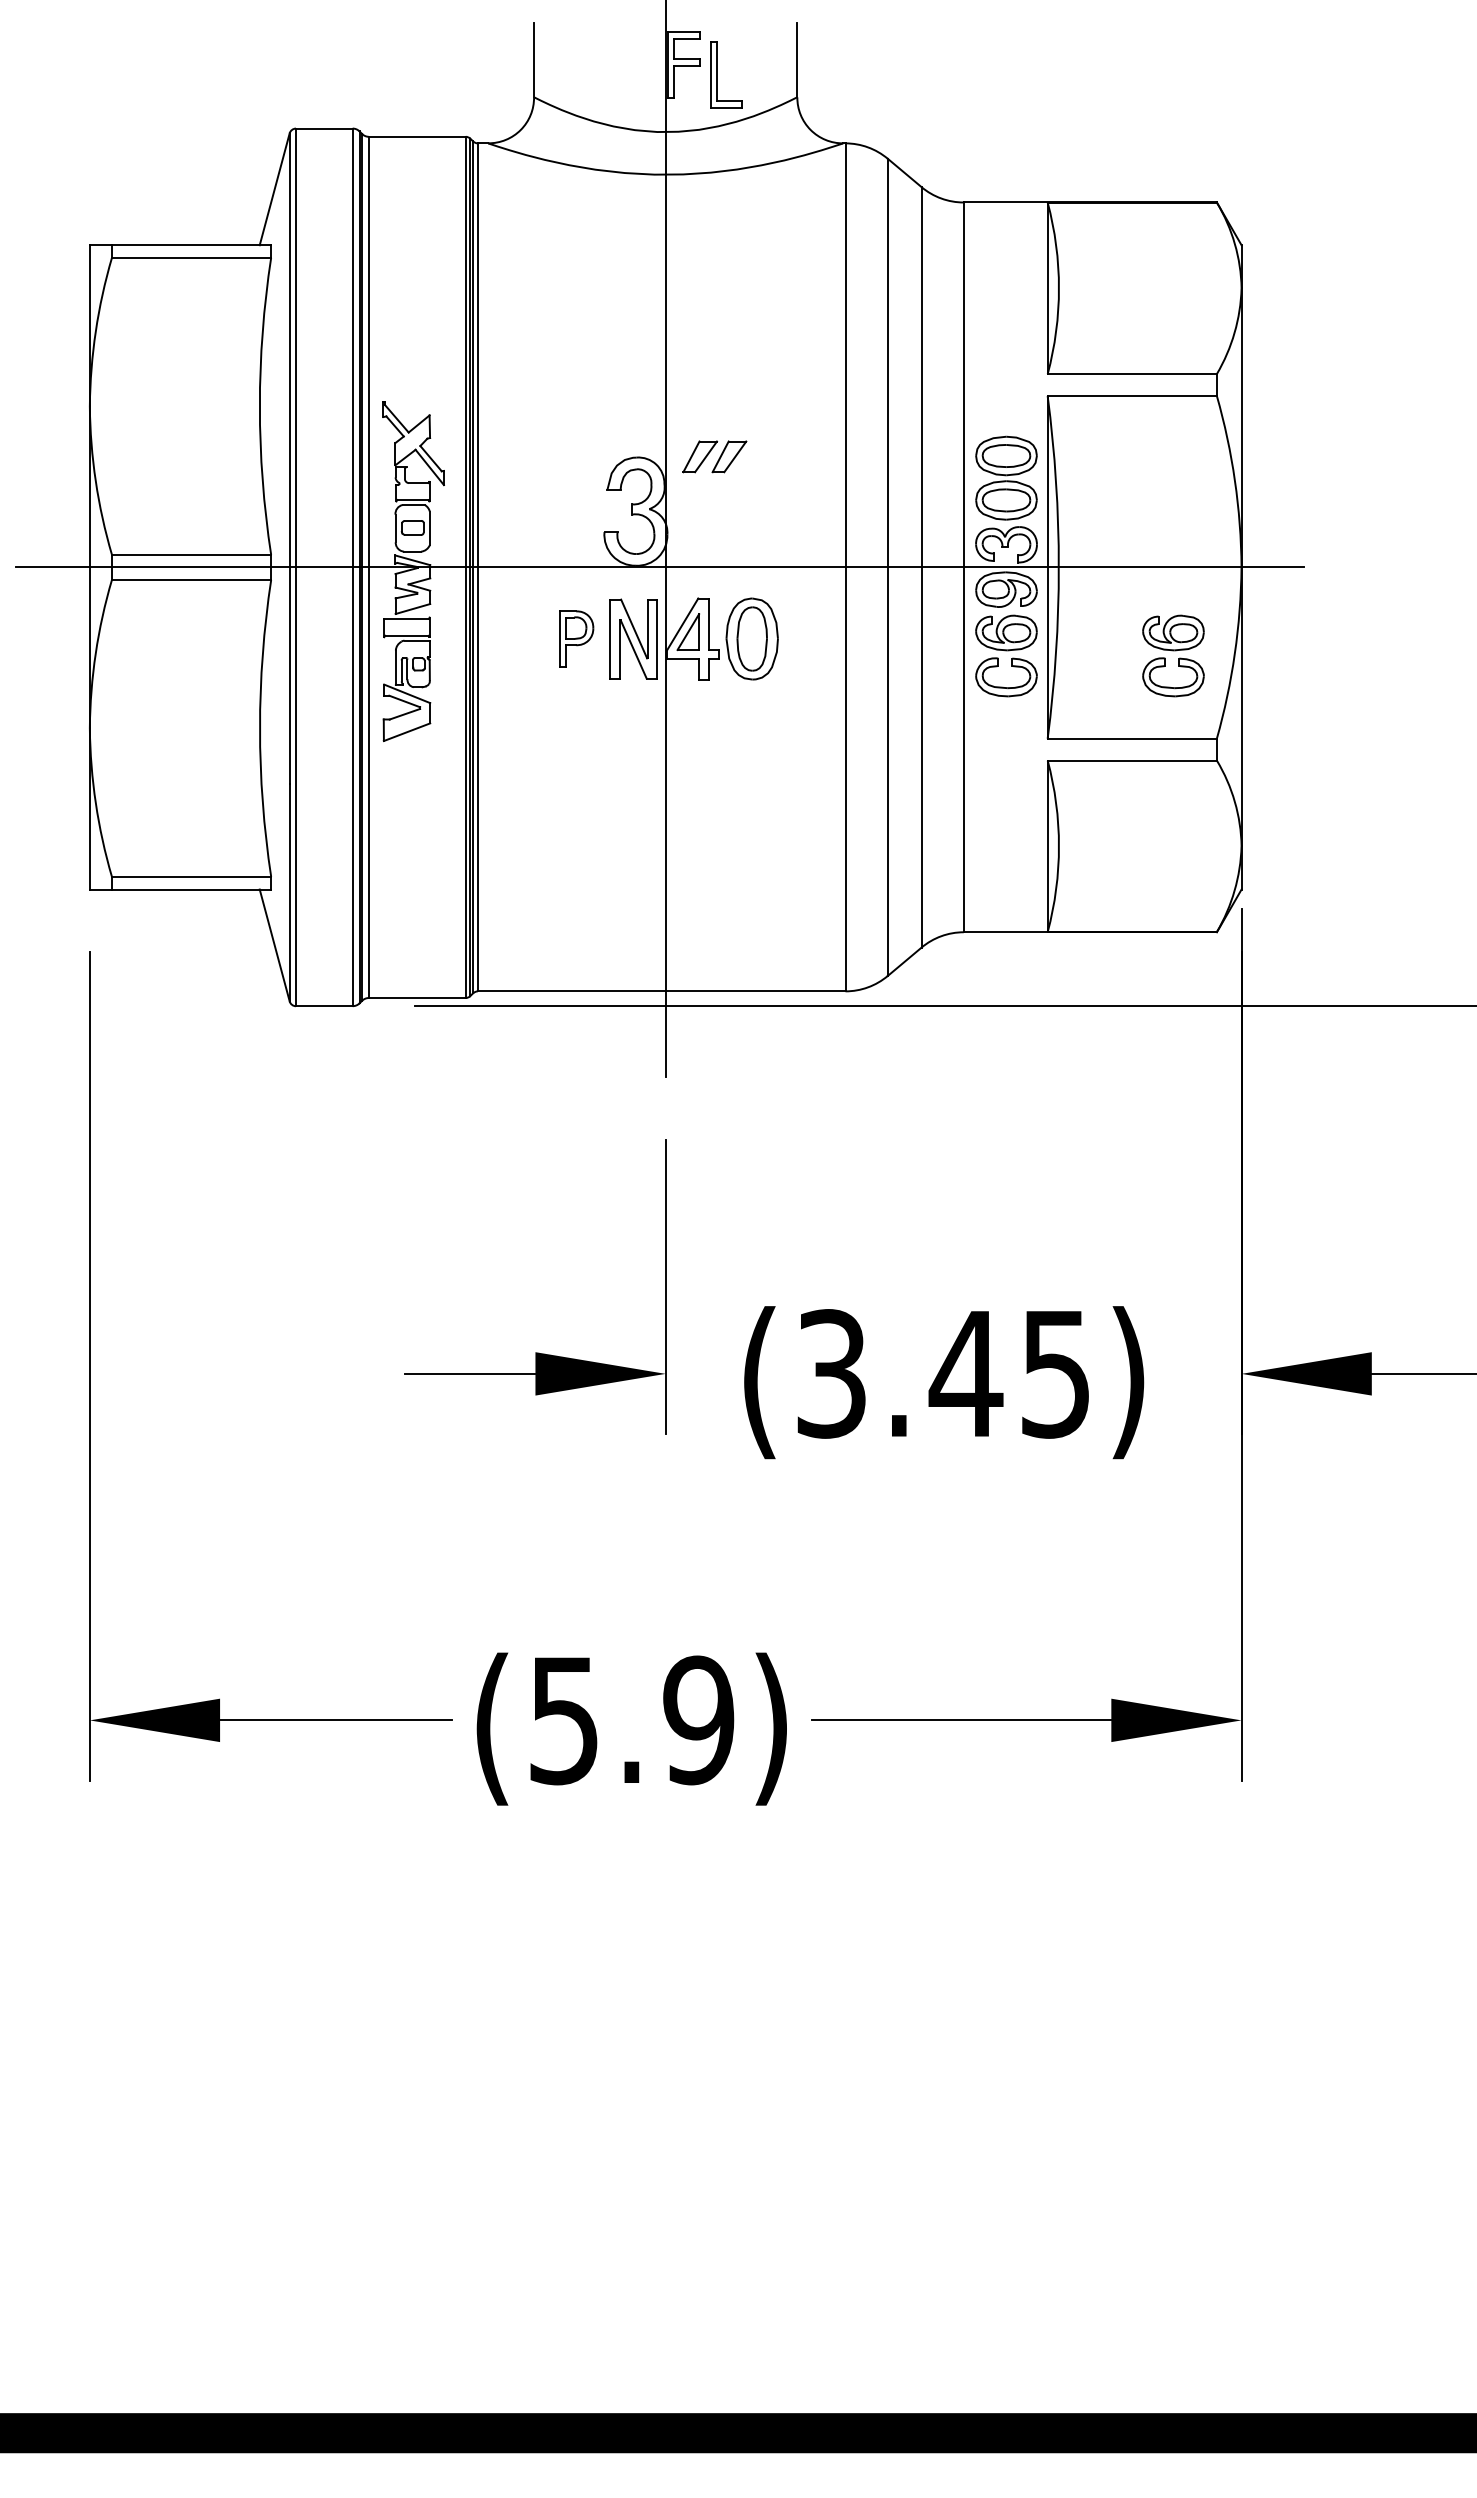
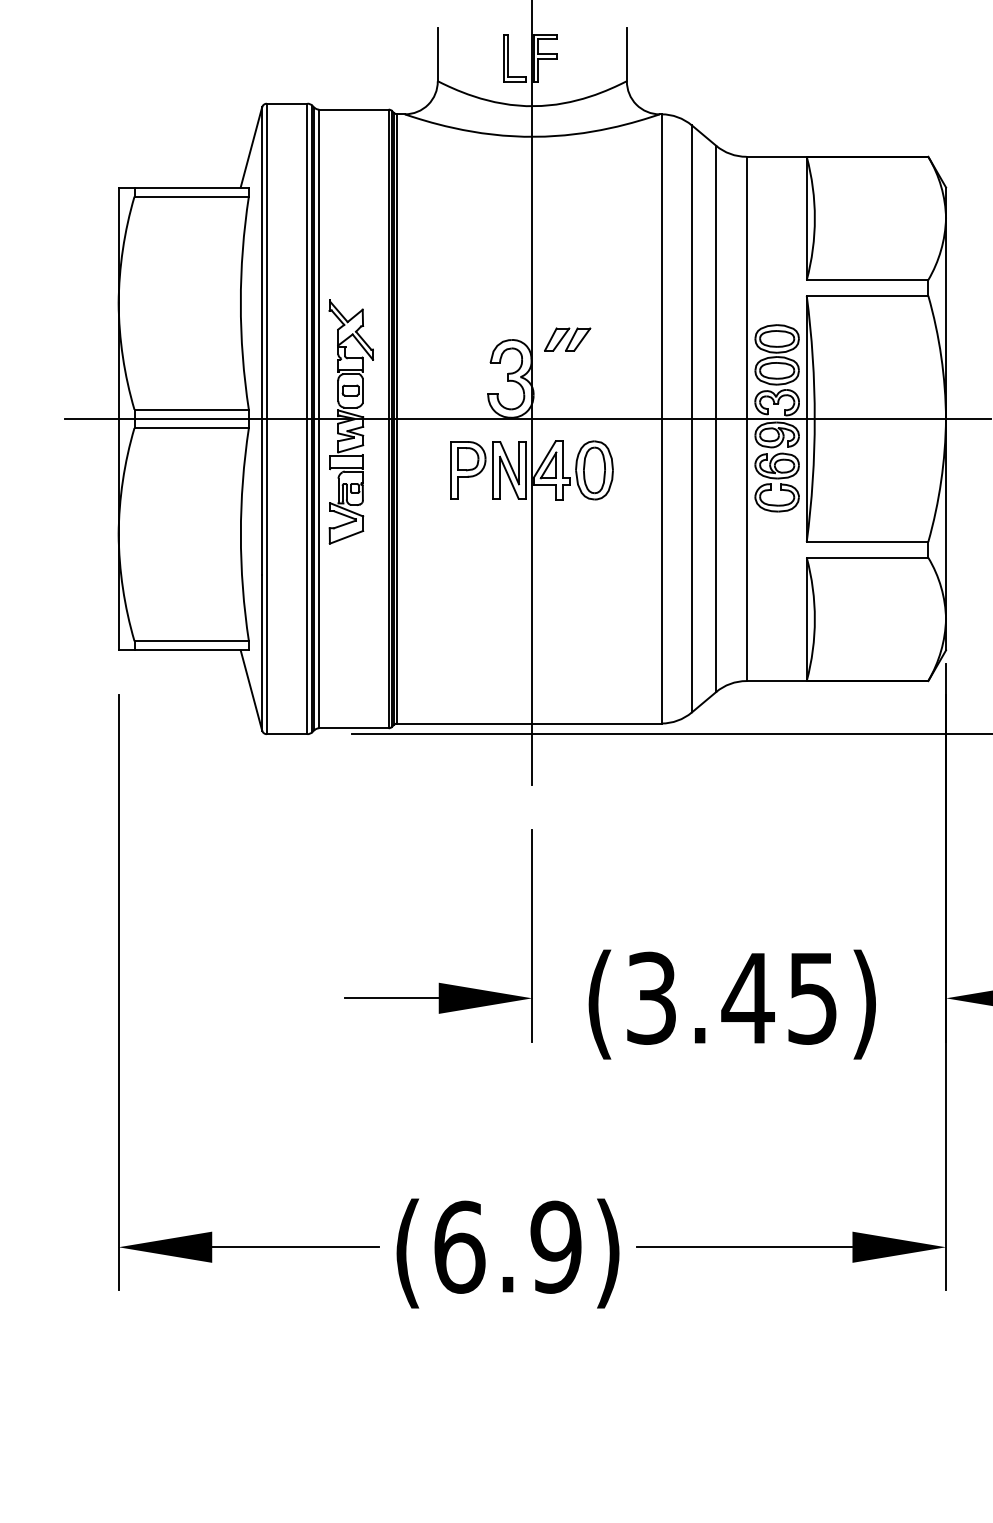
part: (717, 74) -> (508, 57), moved
part: (576, 638) -> (468, 470), size x1.43
part: (1173, 655) -> (897, 482), removed
text: (564, 1720) -> (459, 1247), (5.9) -> (6.9)

